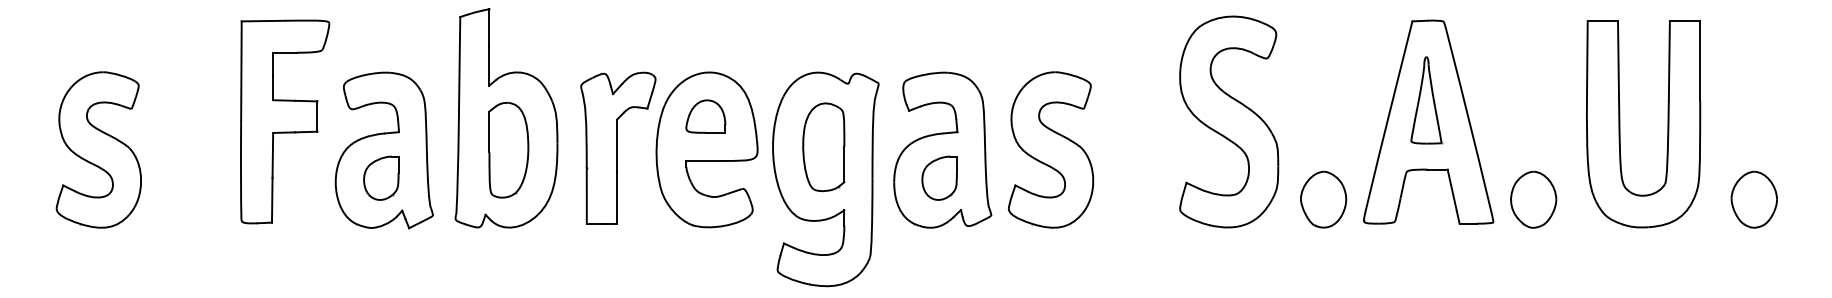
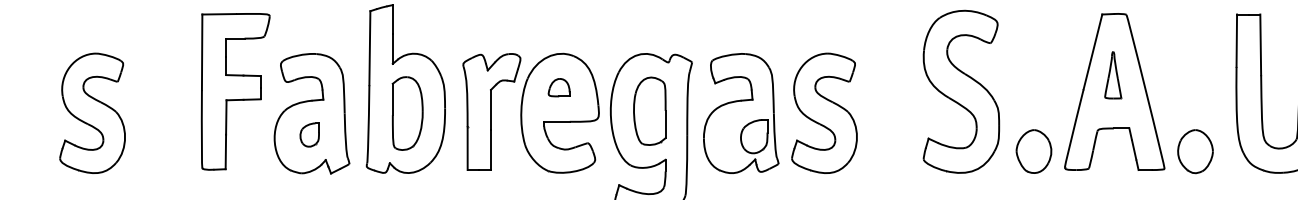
part: (1426, 100) -> (1113, 75), size x0.7
part: (705, 116) -> (558, 87), size x0.7
part: (381, 177) -> (309, 134), size x0.7
part: (939, 177) -> (754, 136), moved

